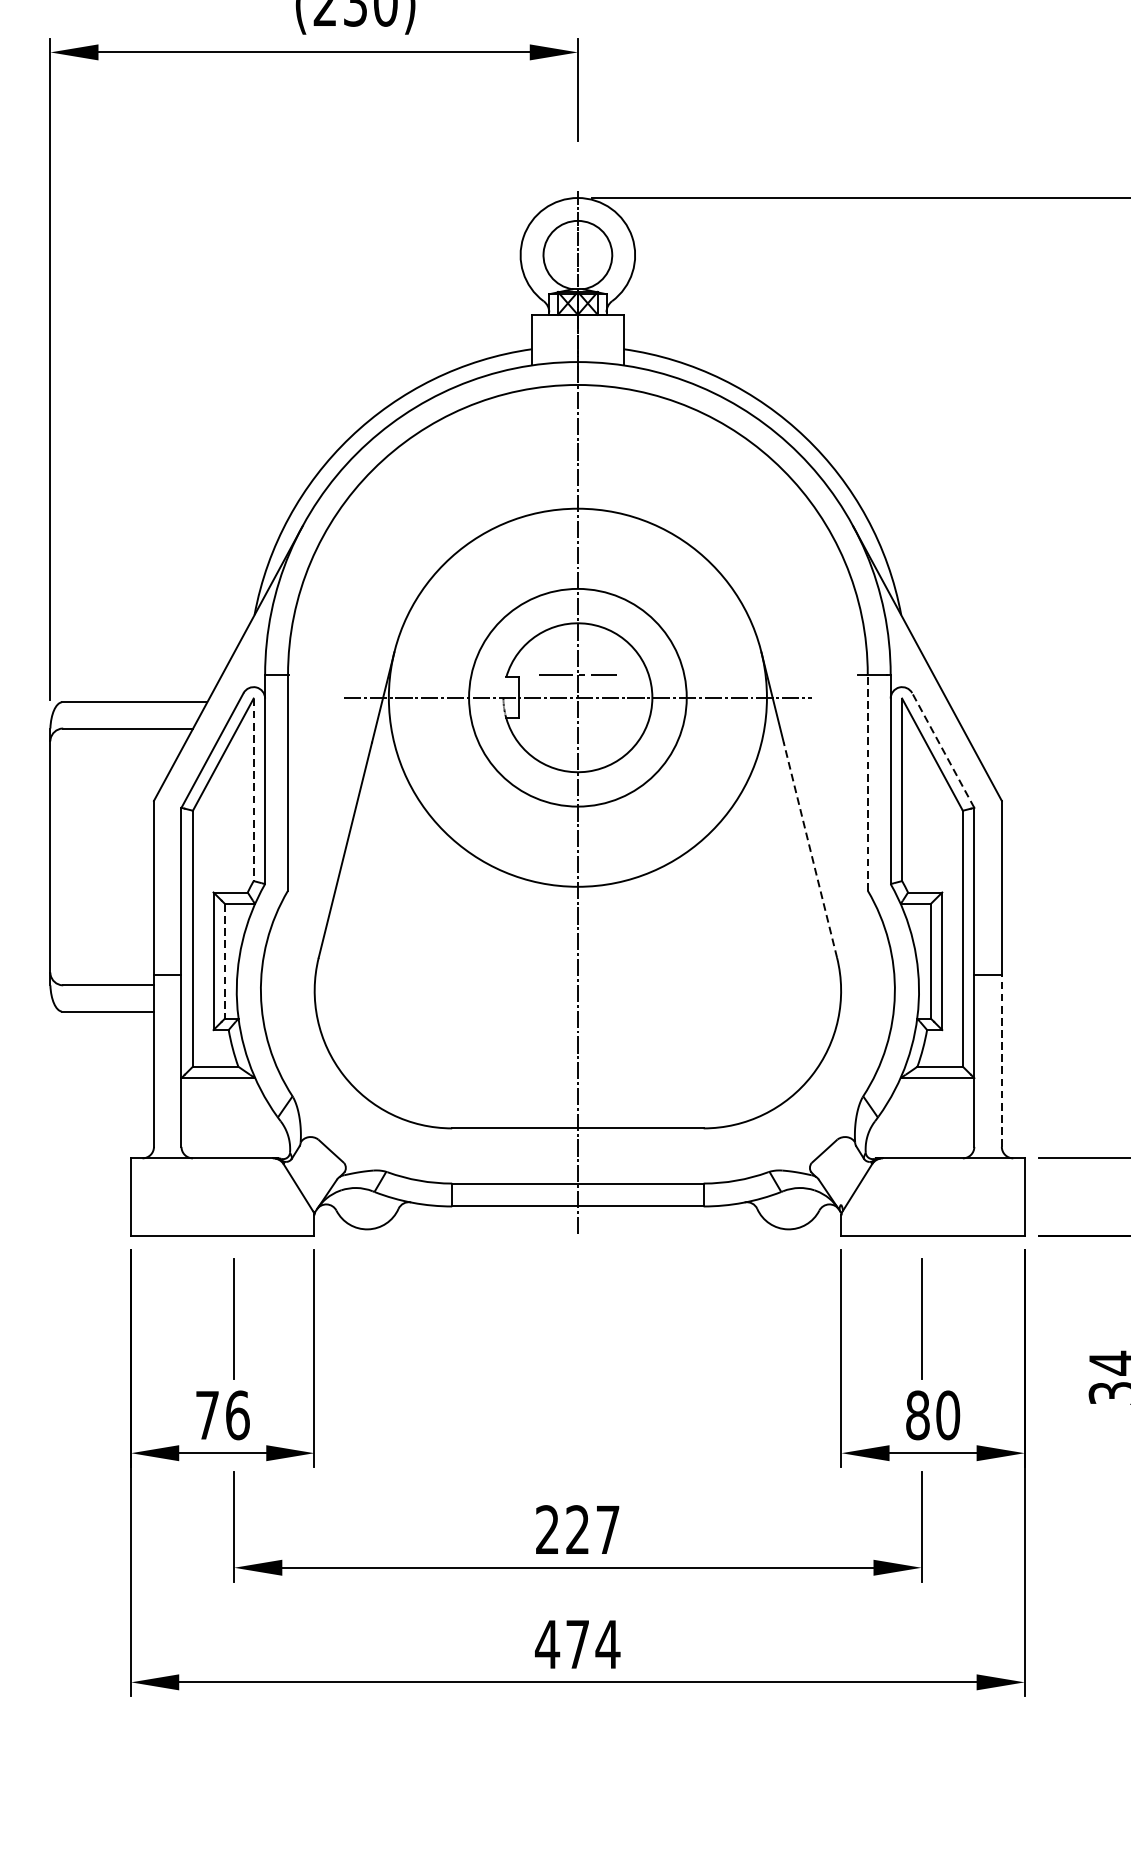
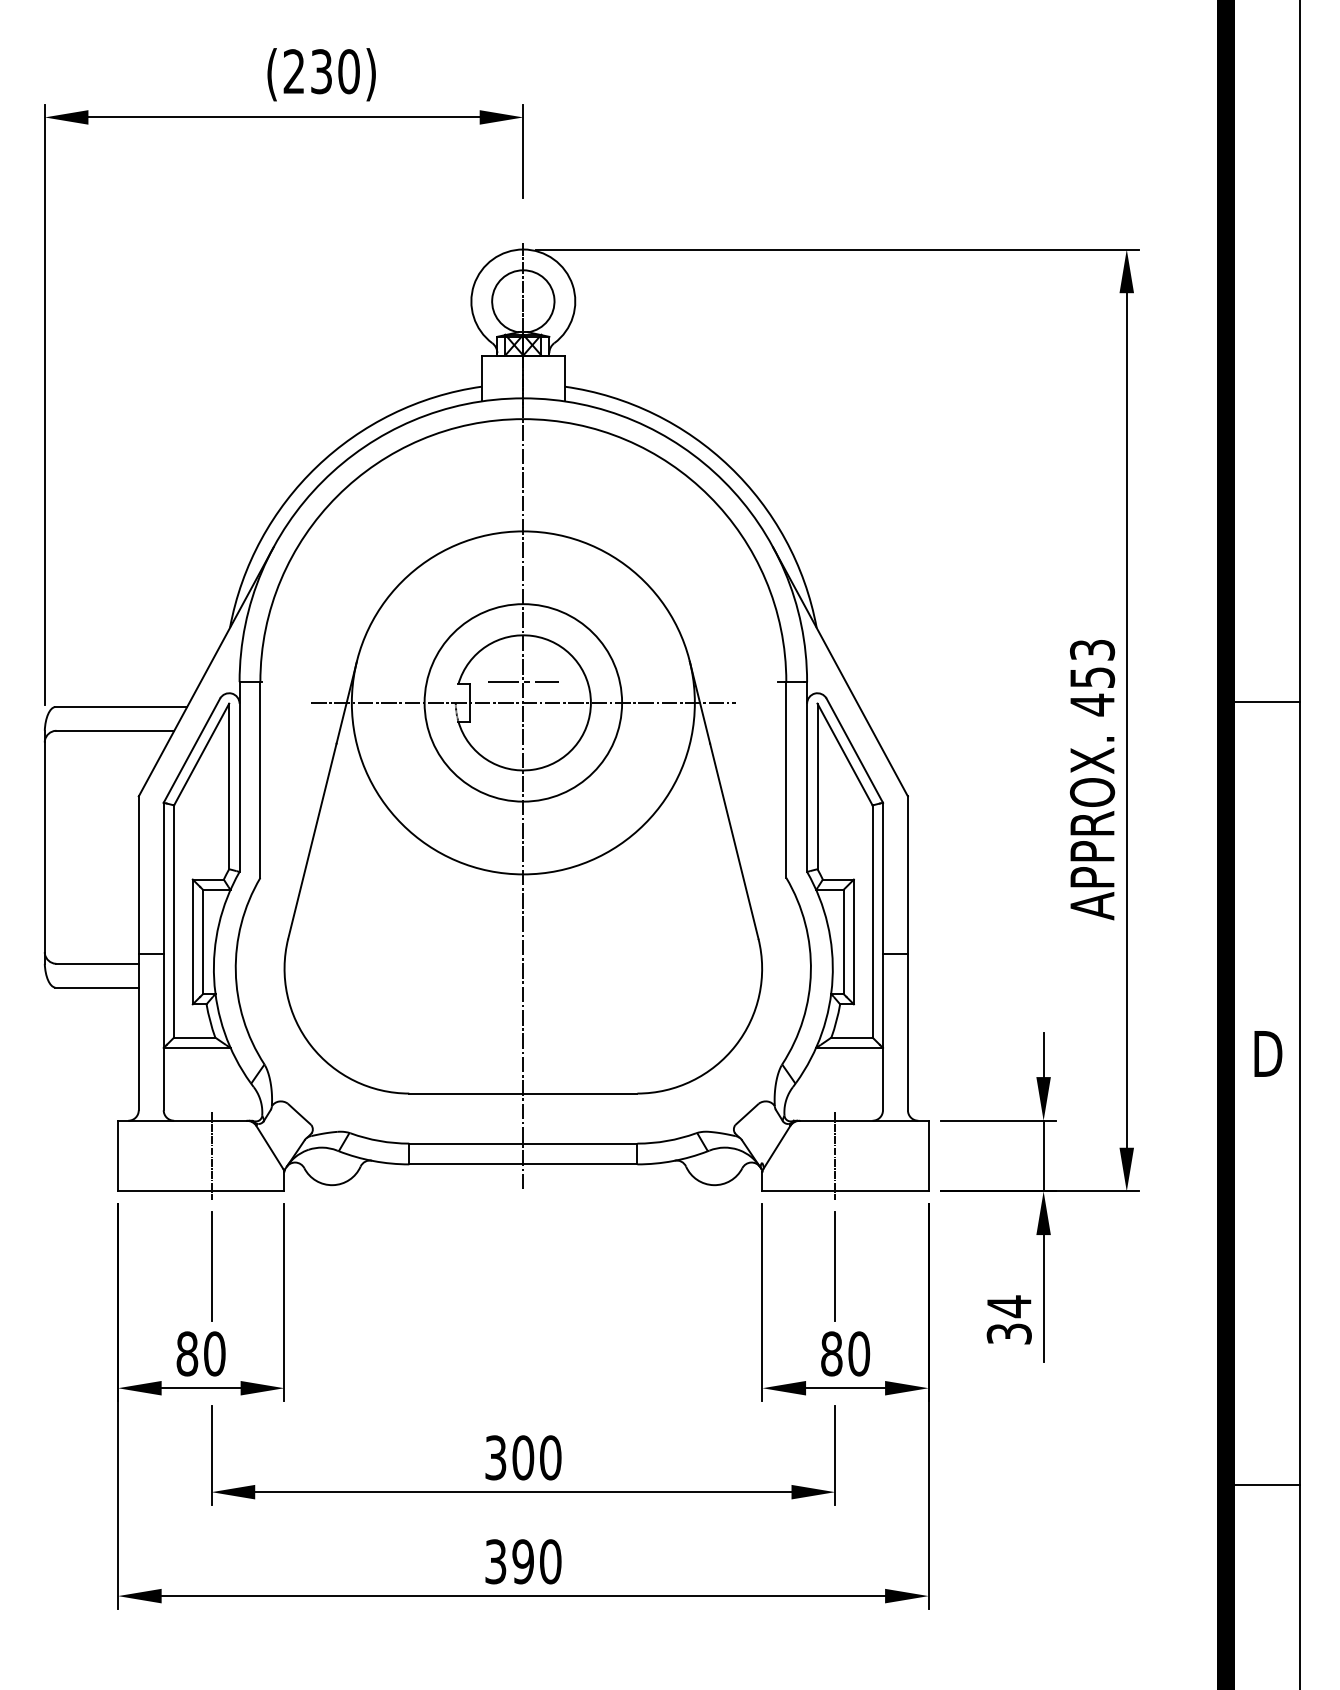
line: (942, 750) -> (854, 750), dashed -> solid
line: (867, 783) -> (786, 780), dashed -> solid
line: (253, 789) -> (229, 786), dashed -> solid
line: (810, 850) -> (734, 841), dashed -> solid
line: (225, 960) -> (203, 941), dashed -> solid
line: (1001, 1061) -> (907, 1032), dashed -> solid
line: (234, 1196) -> (211, 1155), added
line: (921, 1196) -> (835, 1155), added
text: (222, 1414) -> (200, 1353), 76 -> 80
text: (578, 1529) -> (523, 1457), 227 -> 300
text: (576, 1644) -> (522, 1561), 474 -> 390

